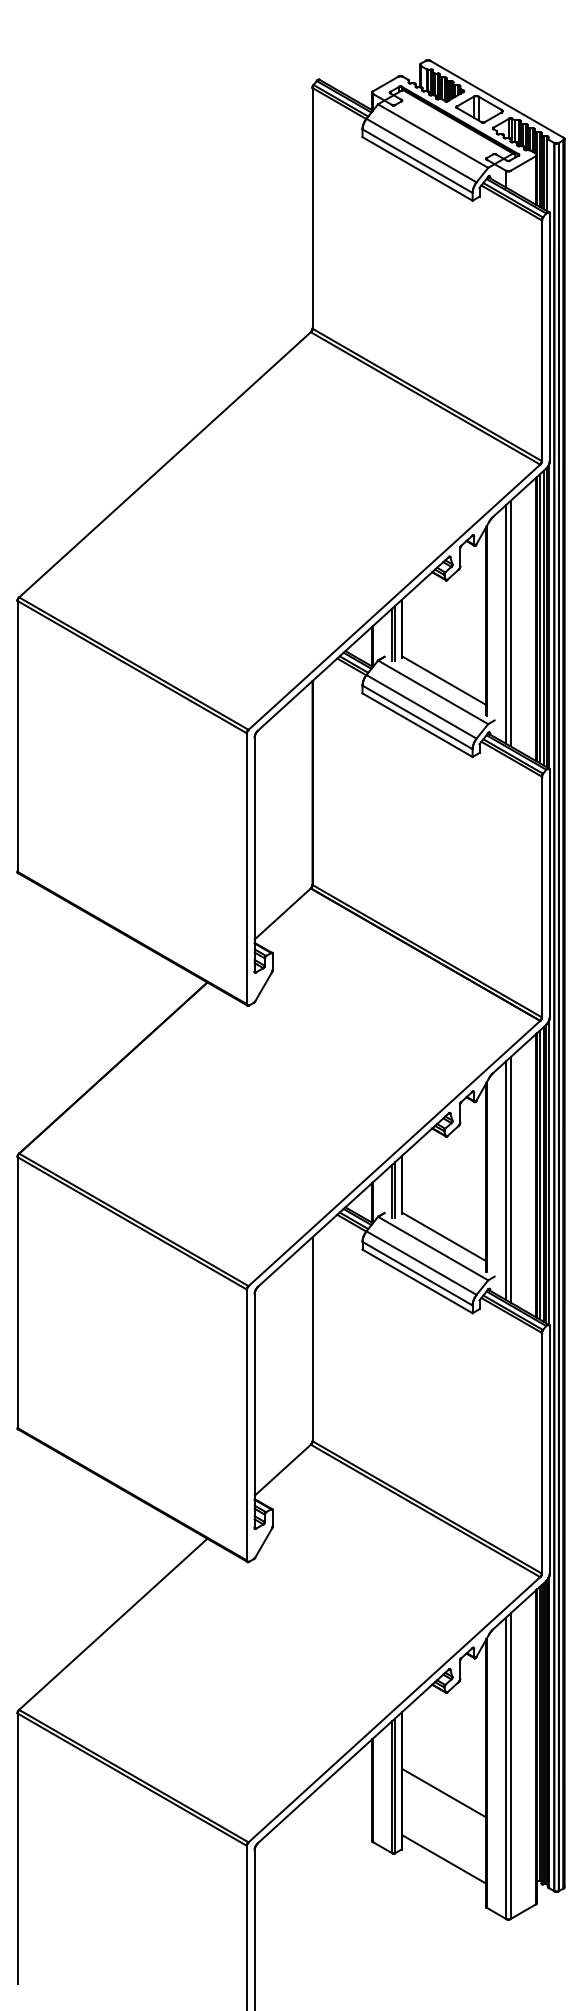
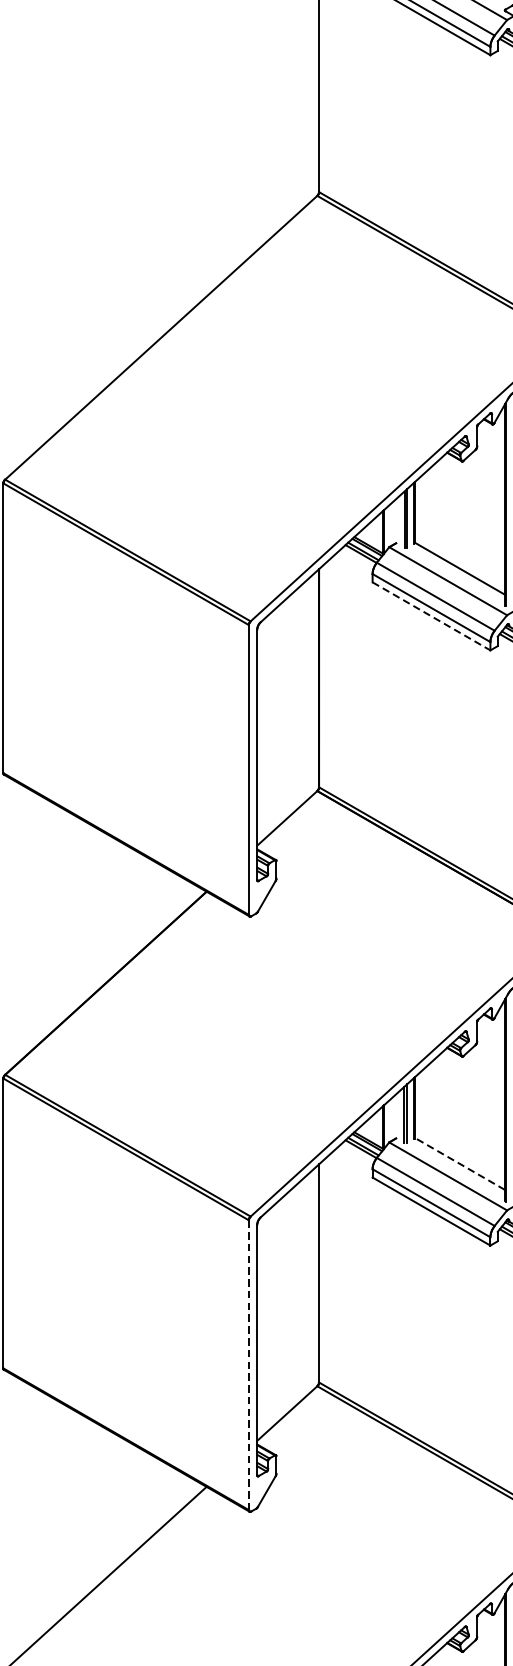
line: (417, 725) -> (431, 616), solid -> dashed
line: (444, 1236) -> (460, 1163), solid -> dashed
line: (246, 1425) -> (248, 1365), solid -> dashed

